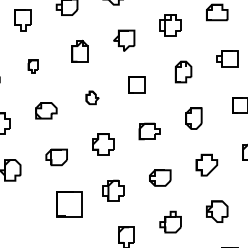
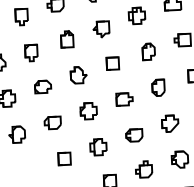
part: (32, 66) -> (30, 52), size x1.67
part: (92, 97) -> (78, 74), size x1.67
part: (69, 203) -> (64, 158), size x0.62

